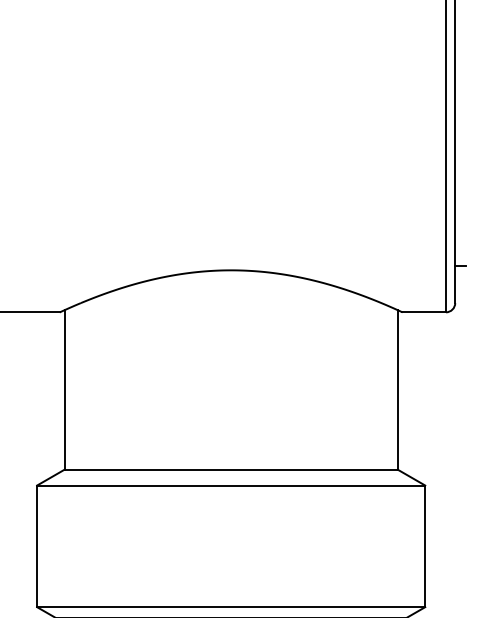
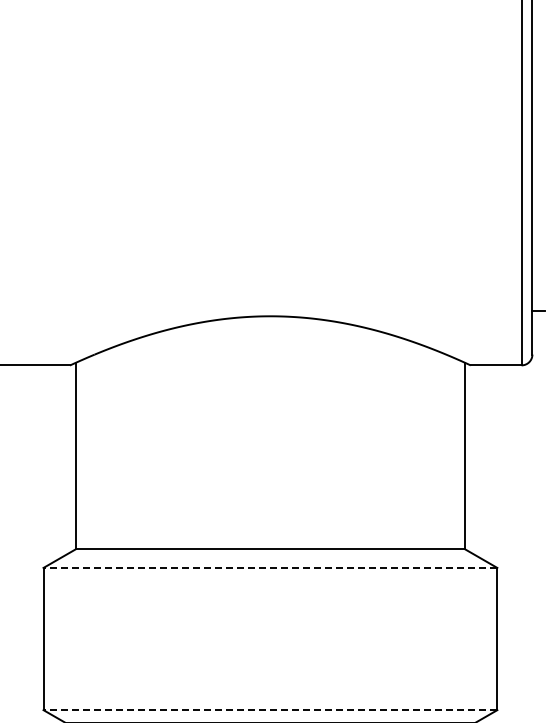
line: (231, 485) -> (270, 567), solid -> dashed
line: (231, 607) -> (270, 710), solid -> dashed

